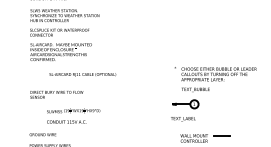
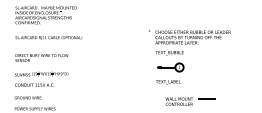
text: (82, 74) -> (48, 37), moved
text: (215, 79) -> (189, 42), moved
part: (73, 115) -> (41, 78), moved

